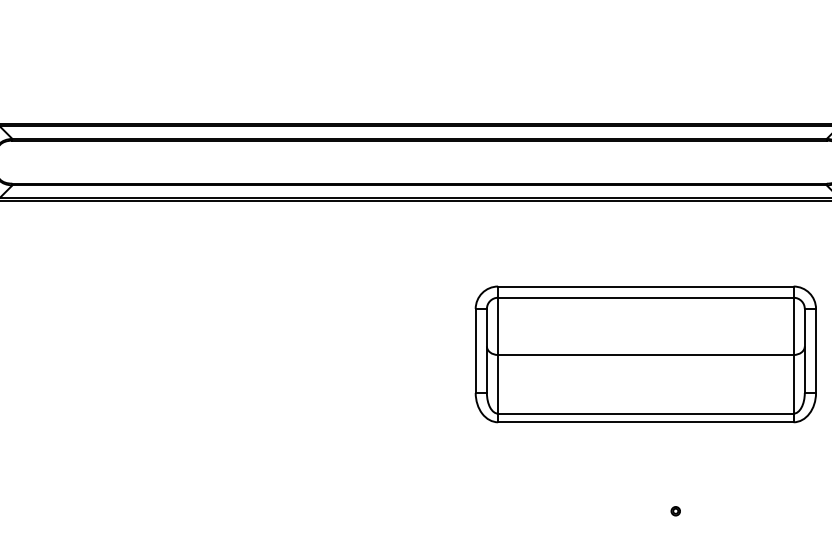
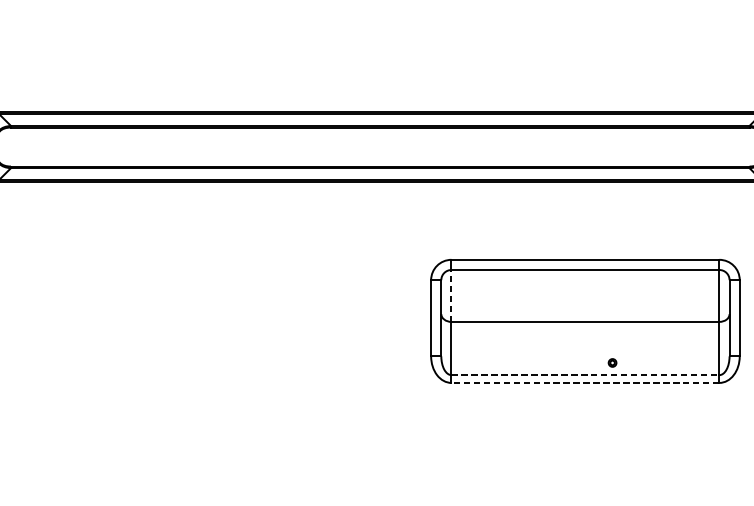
line: (498, 326) -> (451, 296), solid -> dashed
line: (645, 413) -> (585, 374), solid -> dashed
line: (645, 422) -> (585, 383), solid -> dashed
part: (675, 511) -> (612, 363), moved

